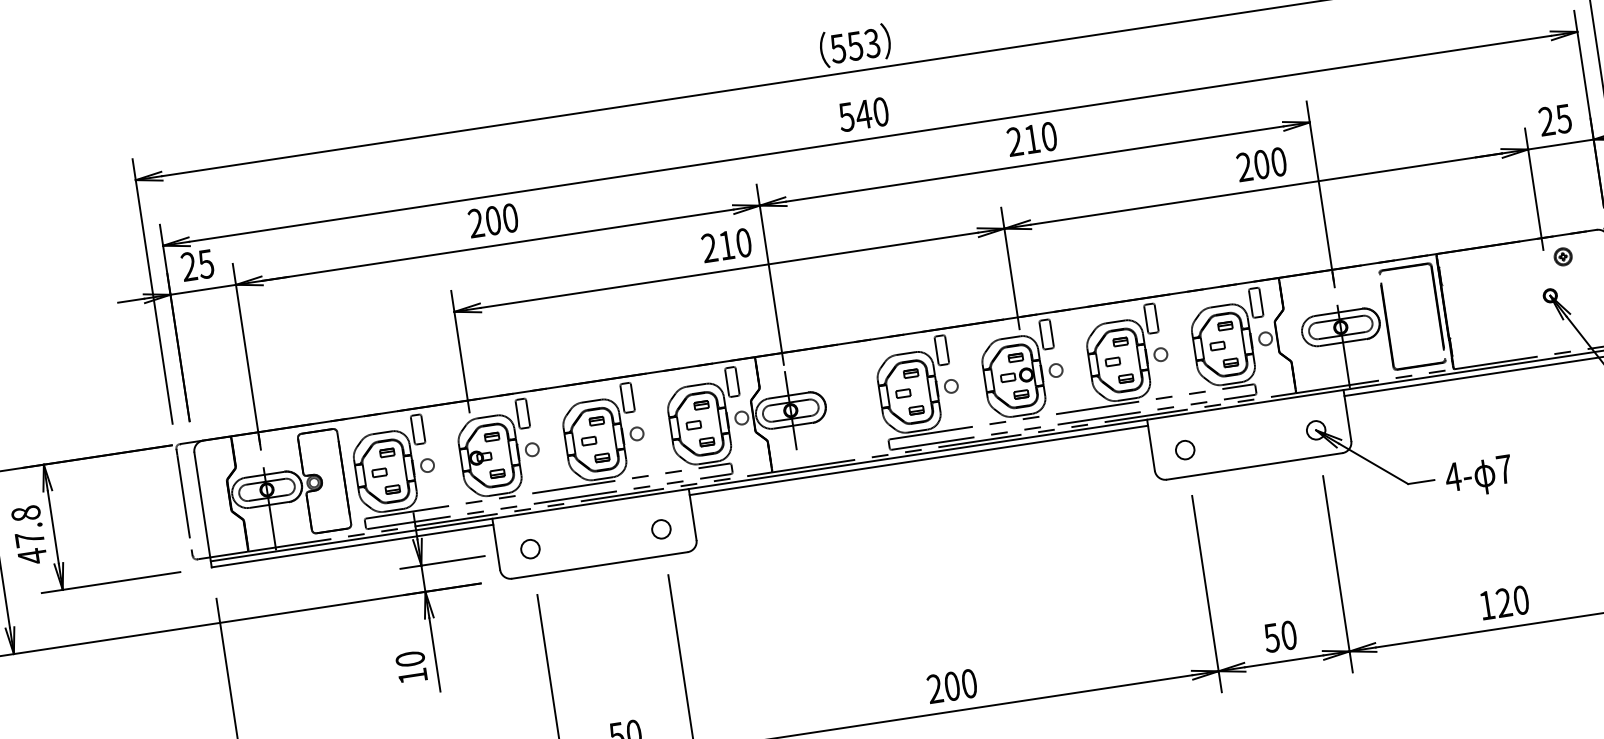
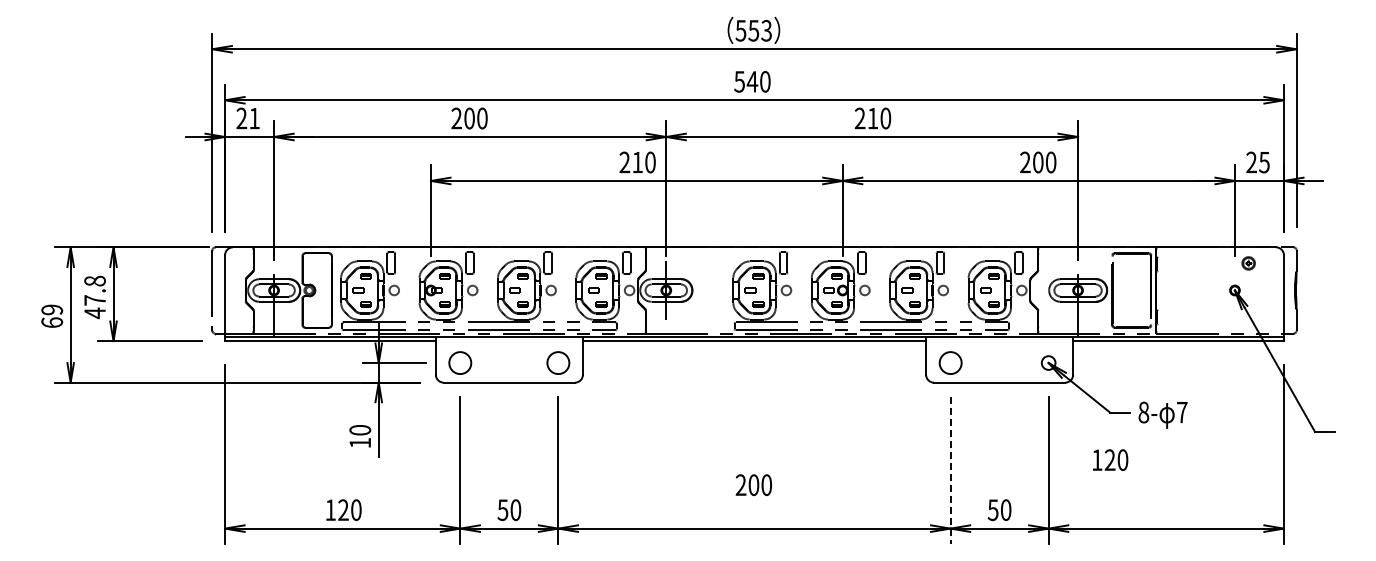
text: (206, 264) -> (254, 118), 25 -> 21
circle: (1184, 449) -> (950, 362), size x1.6
text: (1452, 477) -> (1143, 412), 4- -> 8-
circle: (661, 528) -> (558, 362), size x1.6
circle: (530, 548) -> (460, 362), size x1.6
line: (1206, 595) -> (950, 471), solid -> dashed
text: (1504, 601) -> (1110, 459), moved
text: (951, 685) -> (753, 484), moved

